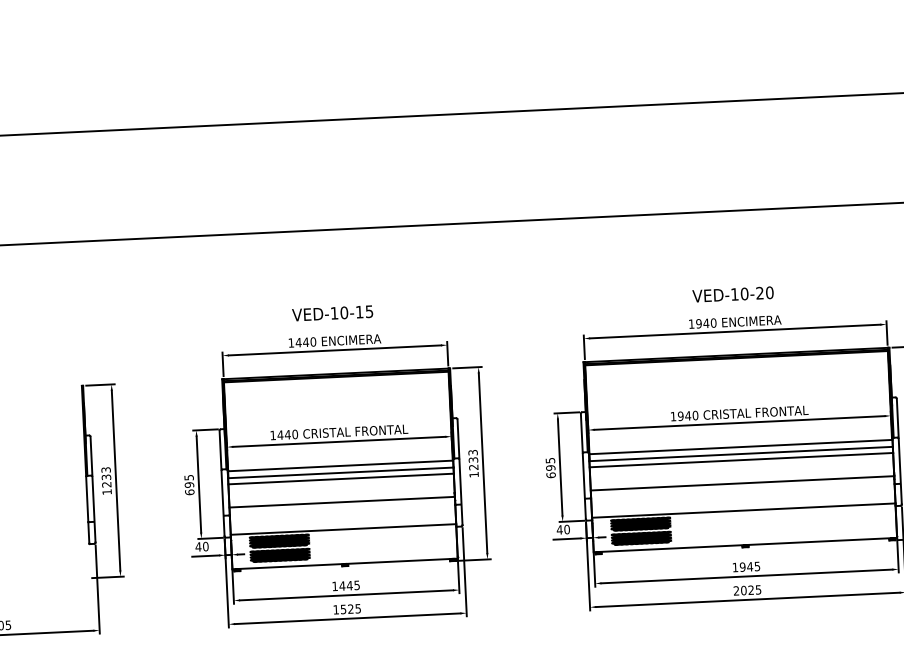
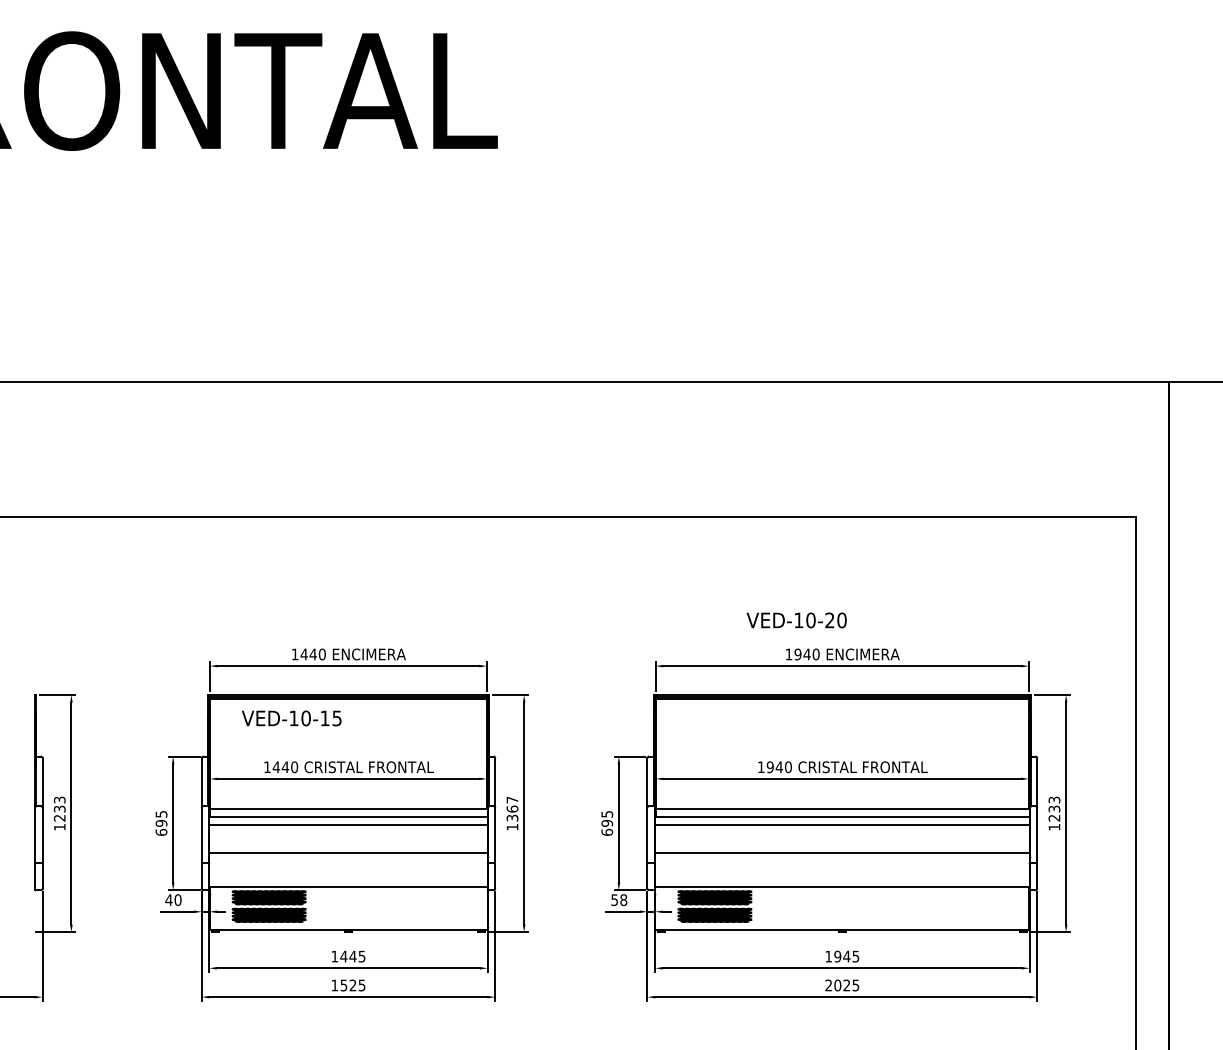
text: (732, 294) -> (796, 620), moved
text: (332, 313) -> (291, 718), moved
text: (473, 459) -> (512, 808), 1233 -> 1367
text: (563, 530) -> (619, 900), 40 -> 58

